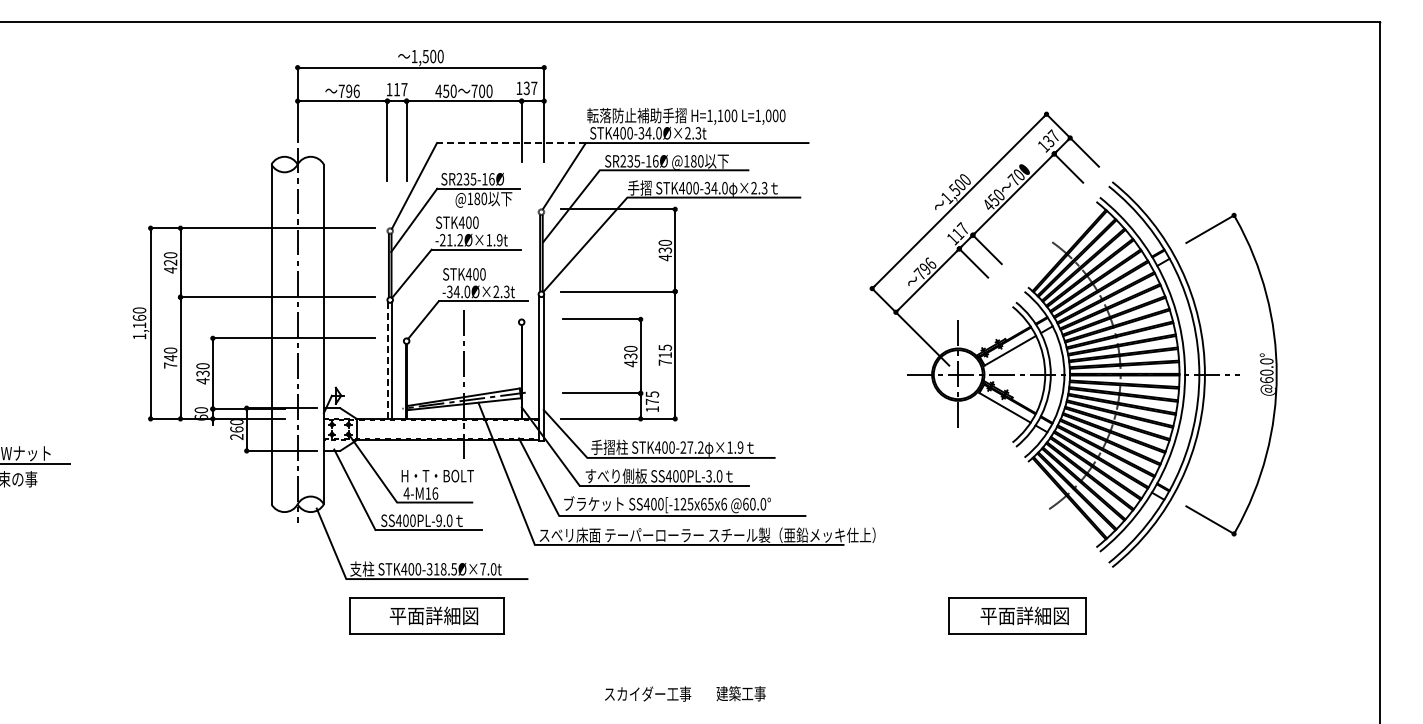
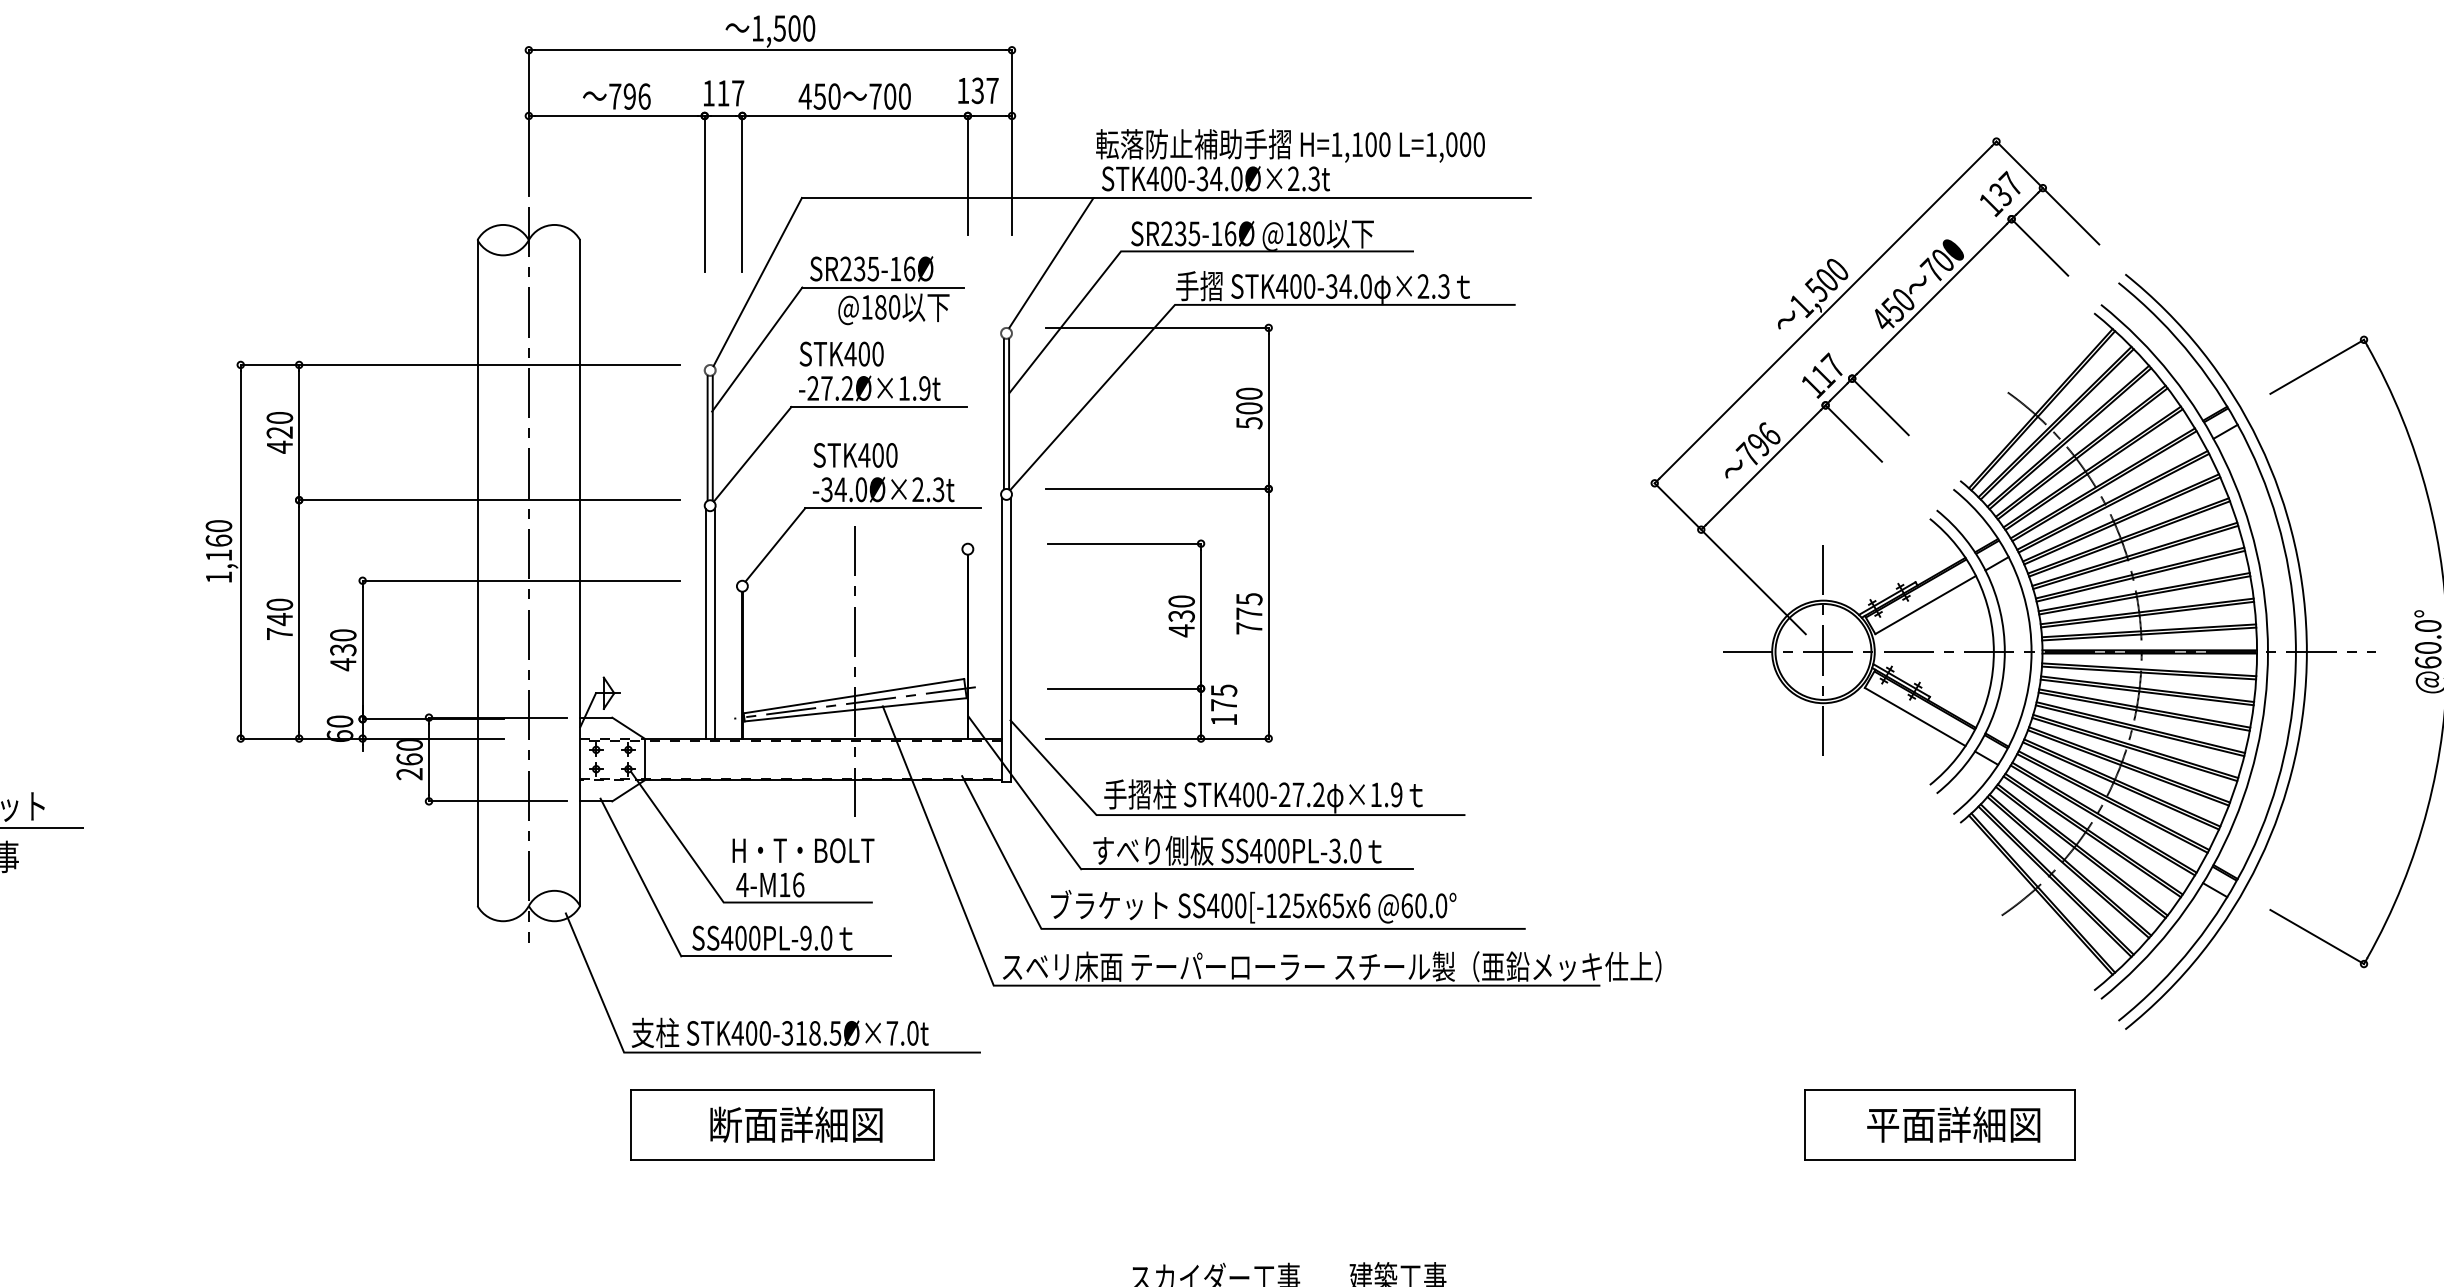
line: (510, 143) -> (945, 198), dashed -> solid
text: (449, 240) -> (826, 388), -21.2Ø×1.9t -> -27.2Ø×1.9t
text: (665, 254) -> (1249, 416), 430 -> 500
text: (664, 355) -> (1247, 614), 715 -> 775
line: (387, 360) -> (704, 624), dashed -> solid
text: (397, 615) -> (724, 1123), 平面詳細図 -> 断面詳細図

